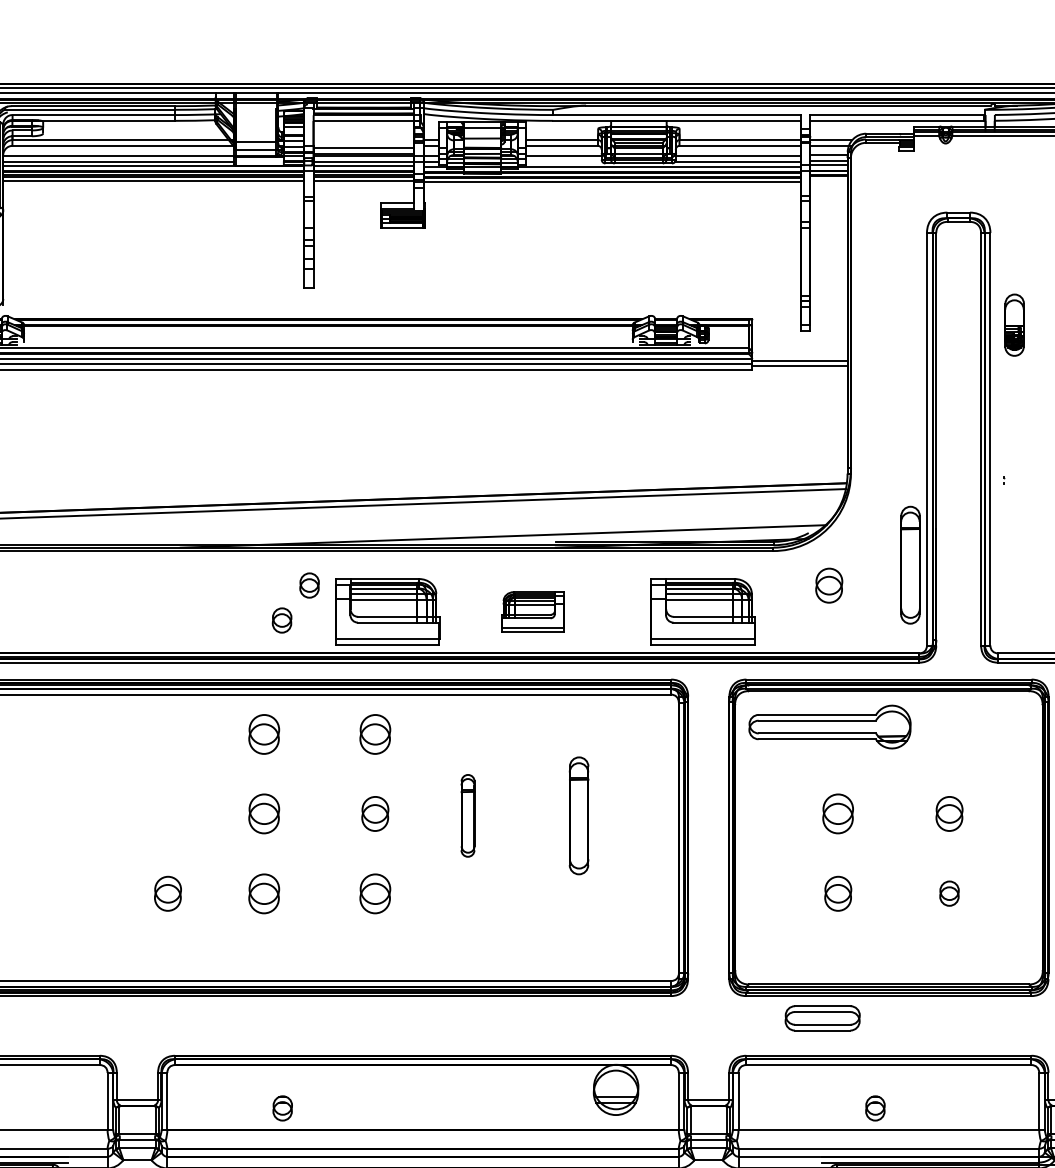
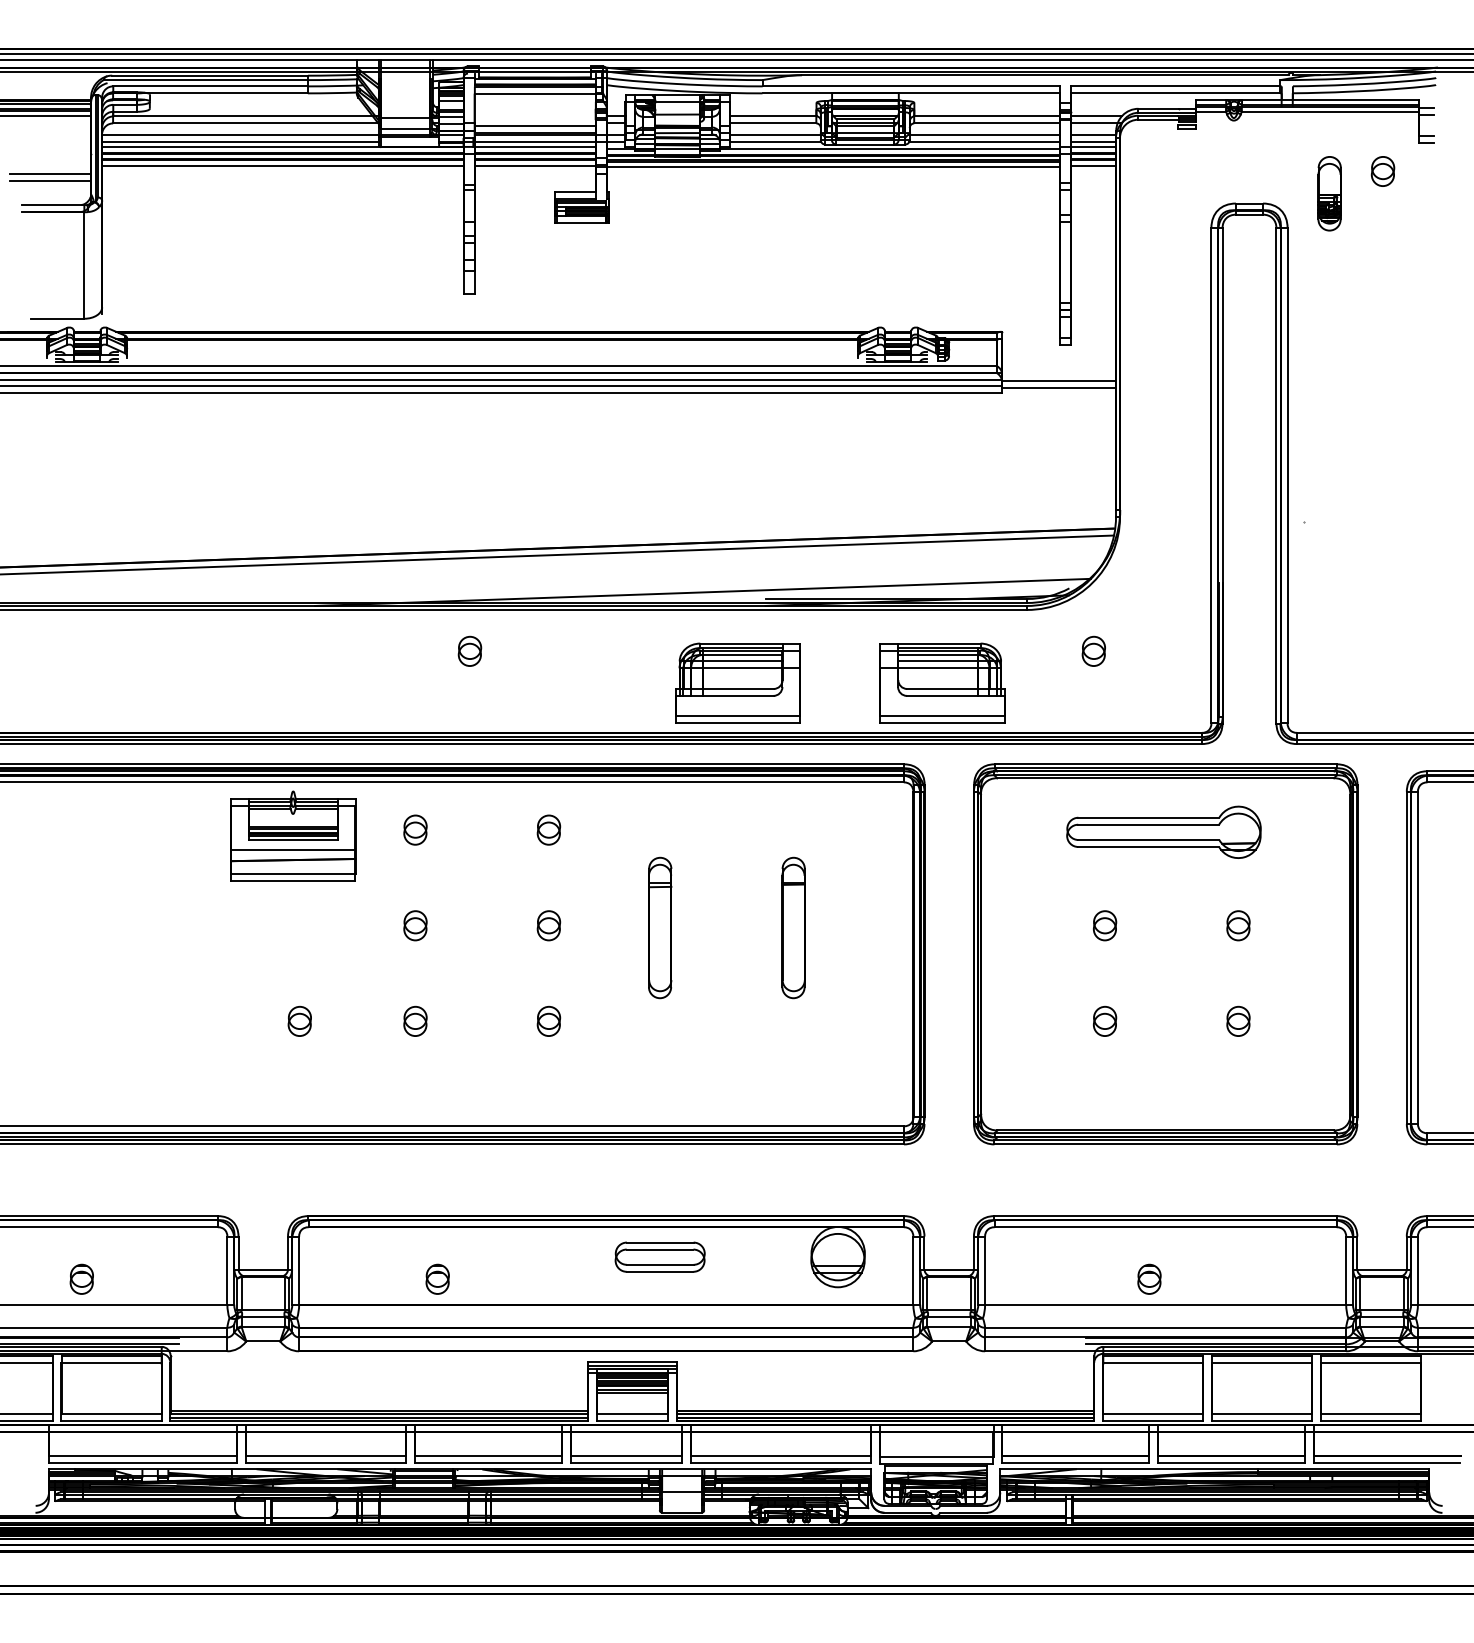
line: (563, 161) -> (775, 142), added
line: (828, 180) -> (1093, 165), added
part: (1014, 324) -> (1329, 193), moved
part: (910, 564) -> (1191, 626), removed
part: (828, 584) -> (1093, 650), size x0.71
part: (387, 611) -> (563, 682), removed
part: (532, 611) -> (737, 682), size x1.67
part: (281, 619) -> (436, 692), removed
part: (829, 726) -> (1163, 831), moved
part: (264, 733) -> (415, 829), size x0.62
part: (374, 733) -> (548, 829), size x0.62
part: (162, 738) -> (293, 835), added
part: (264, 813) -> (415, 925), size x0.62
part: (374, 813) -> (548, 925), size x0.71
part: (838, 813) -> (1105, 925), size x0.62
part: (949, 813) -> (1238, 925), size x0.71
part: (468, 815) -> (660, 927), size x1.43
part: (167, 892) -> (299, 1020), size x0.71
part: (264, 892) -> (415, 1020), size x0.62
part: (374, 892) -> (548, 1020), size x0.62
part: (838, 892) -> (1105, 1020), size x0.71
part: (822, 1017) -> (659, 1256), moved

